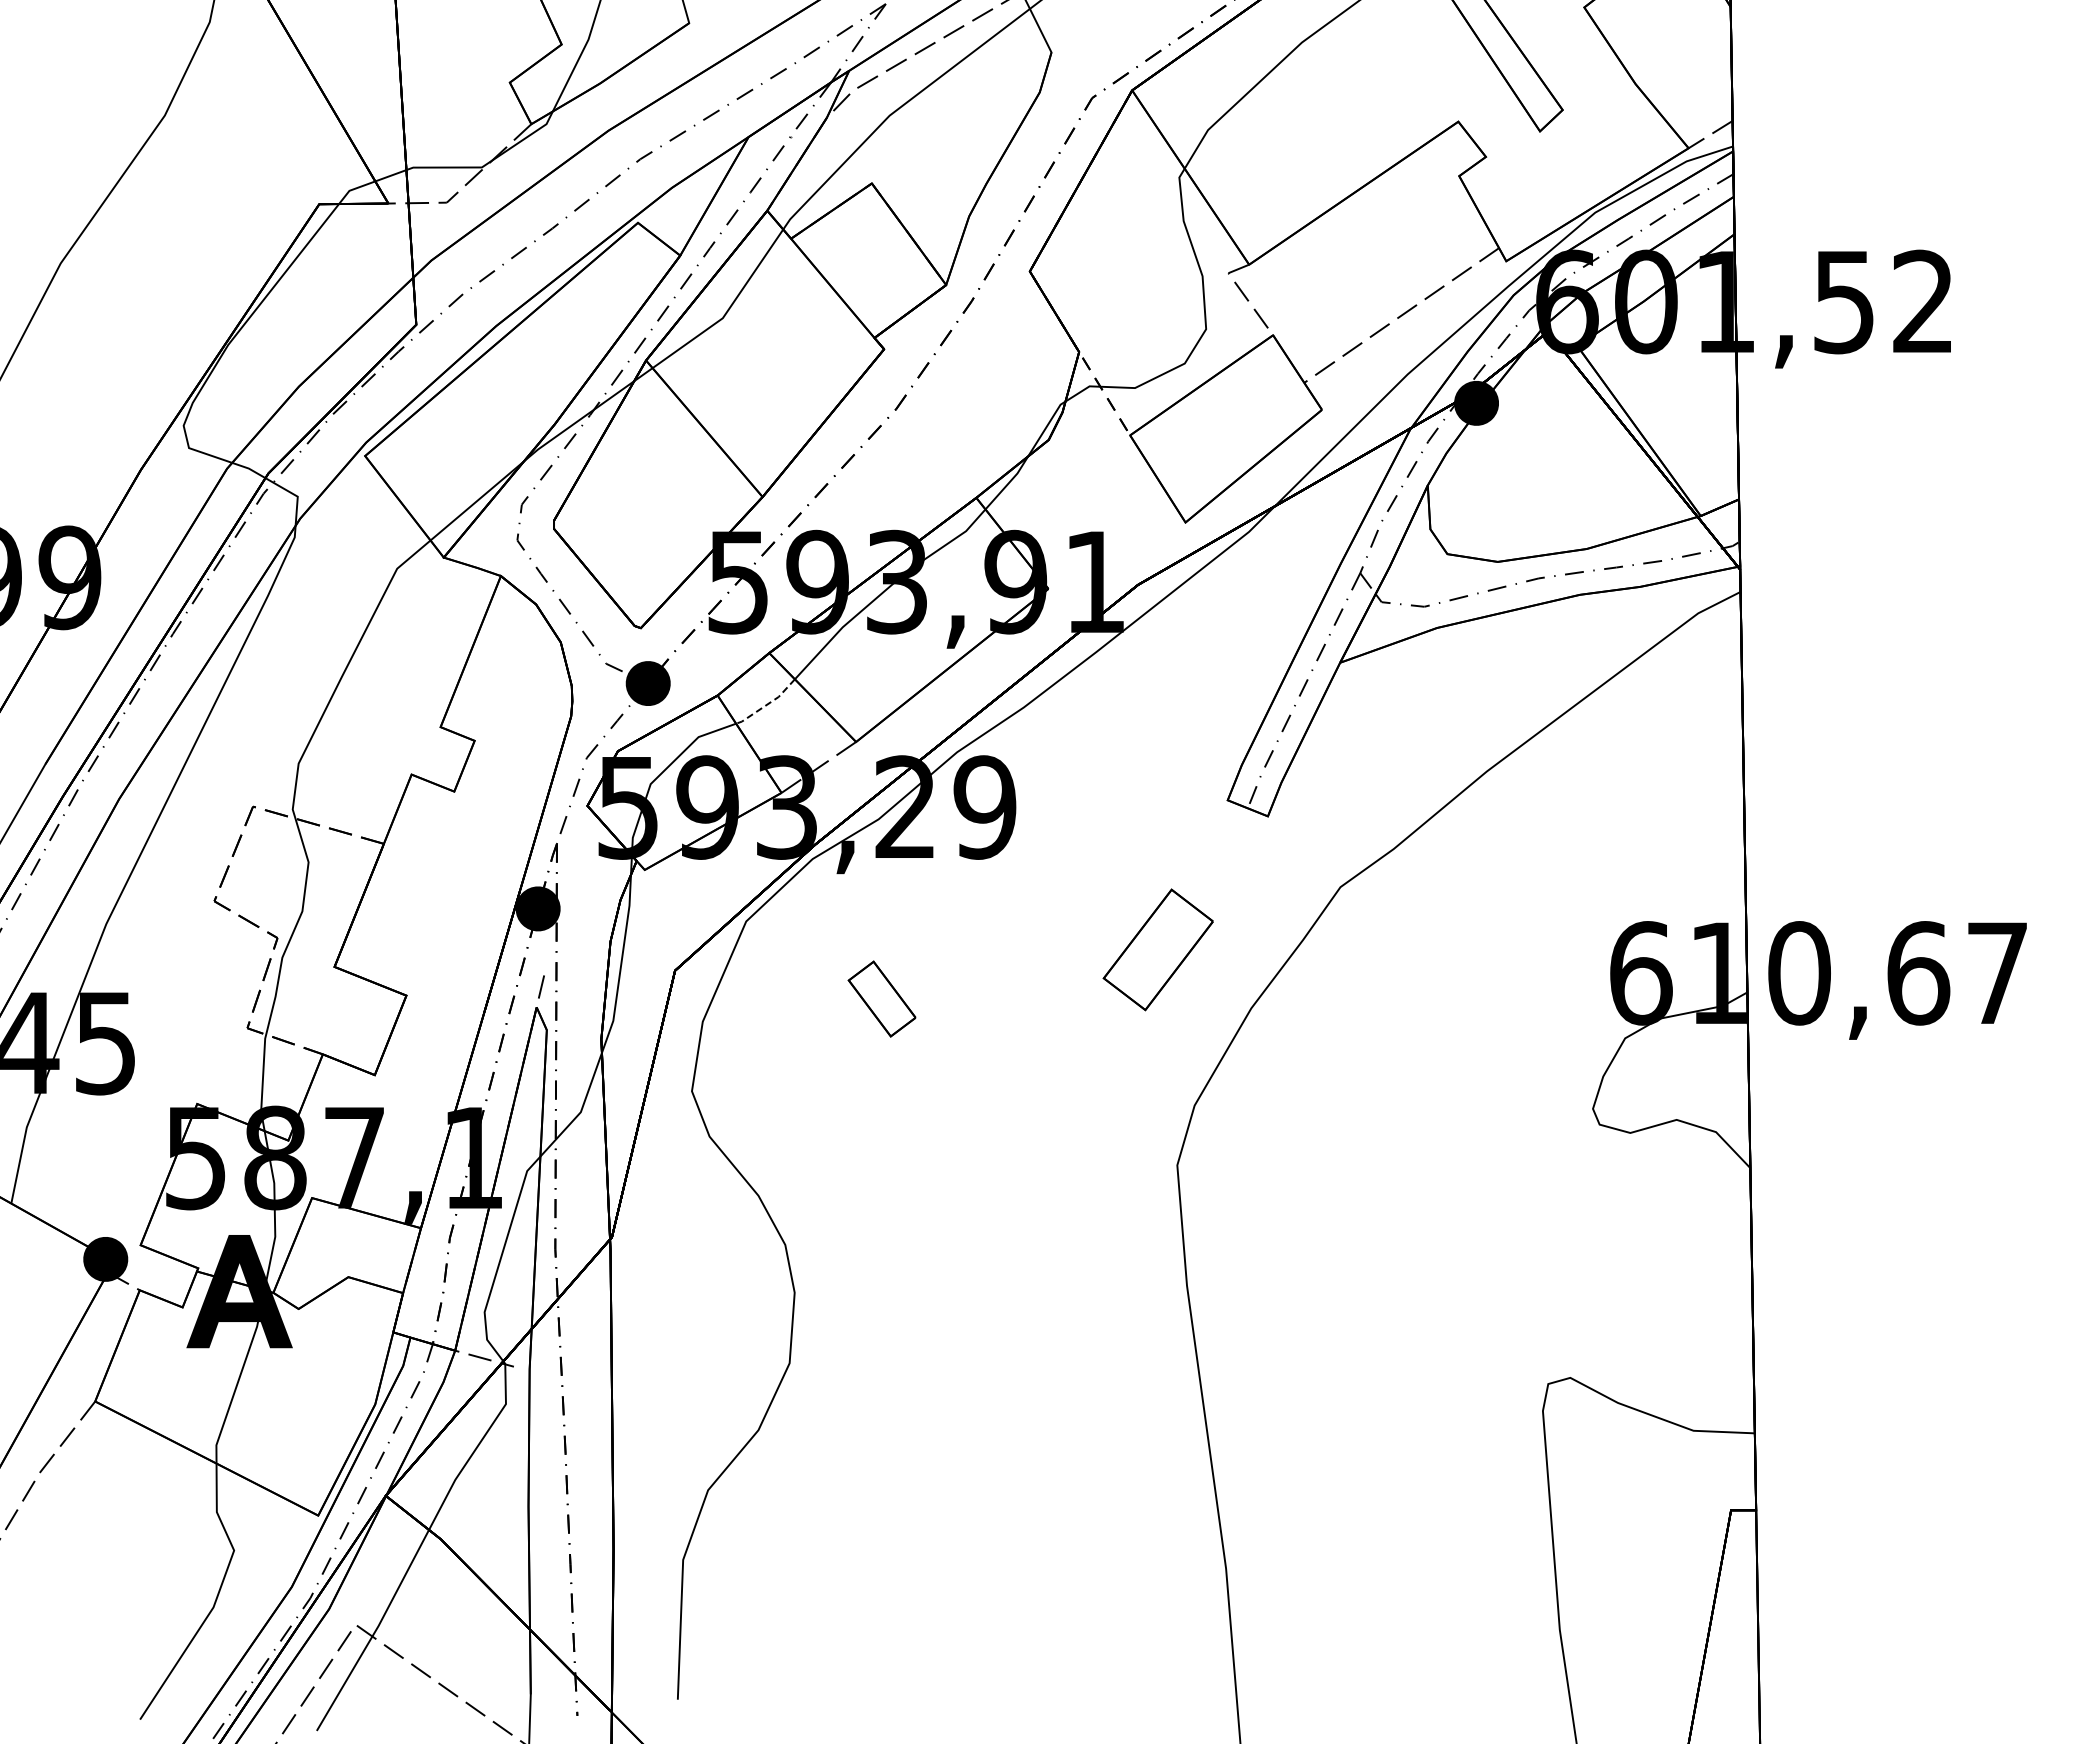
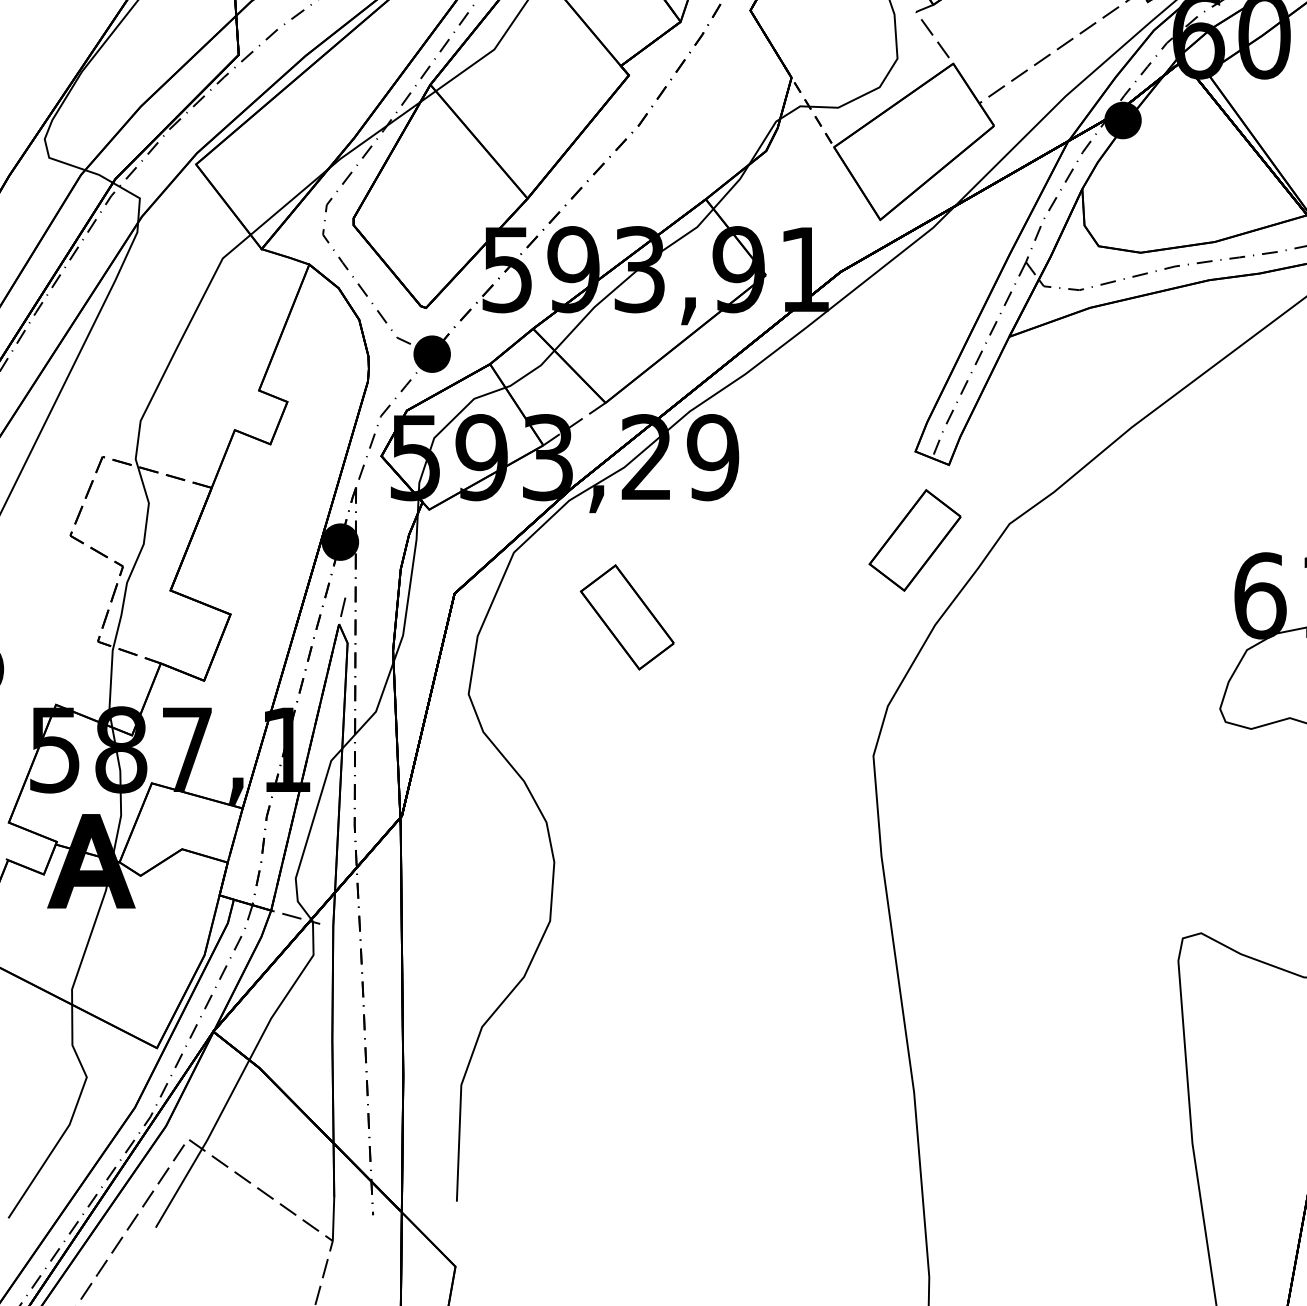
line: (767, 704) -> (531, 371), dashed -> solid
part: (1157, 949) -> (914, 540), moved
part: (881, 998) -> (626, 616), size x1.67

